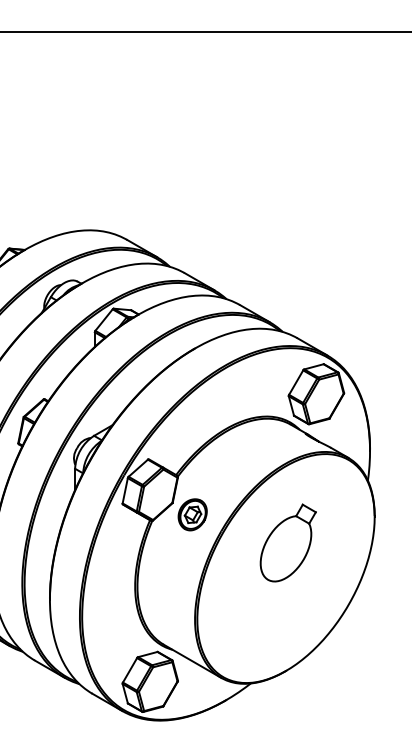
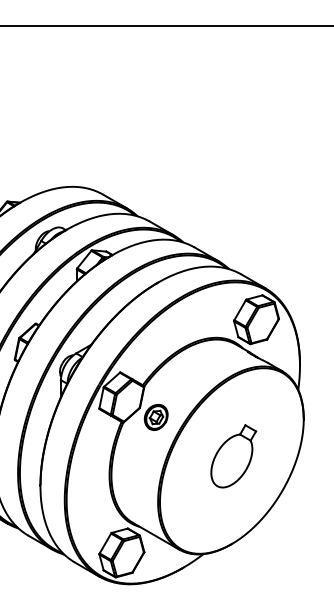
part: (288, 543) -> (233, 456), moved

